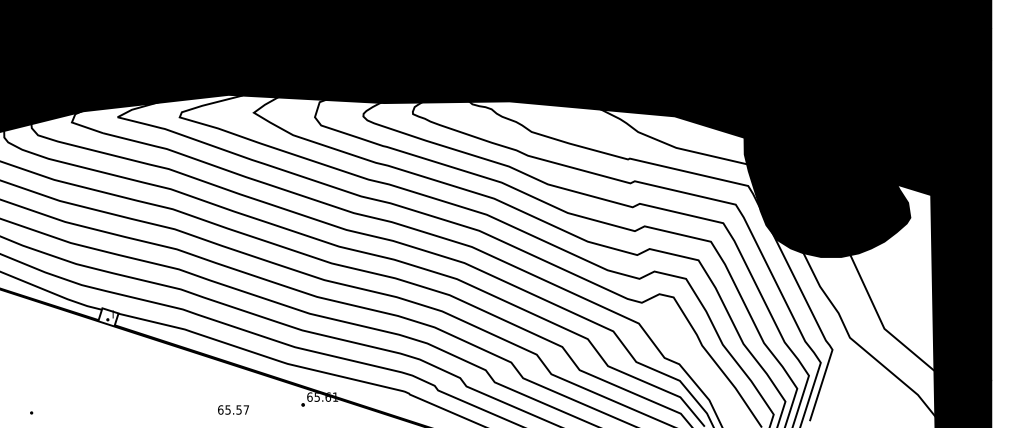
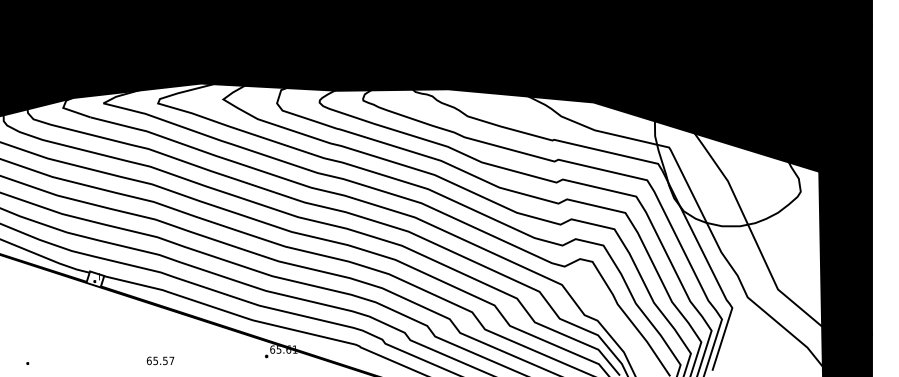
fill: (827, 171) -> (727, 151), removed
text: (233, 409) -> (160, 360), moved

